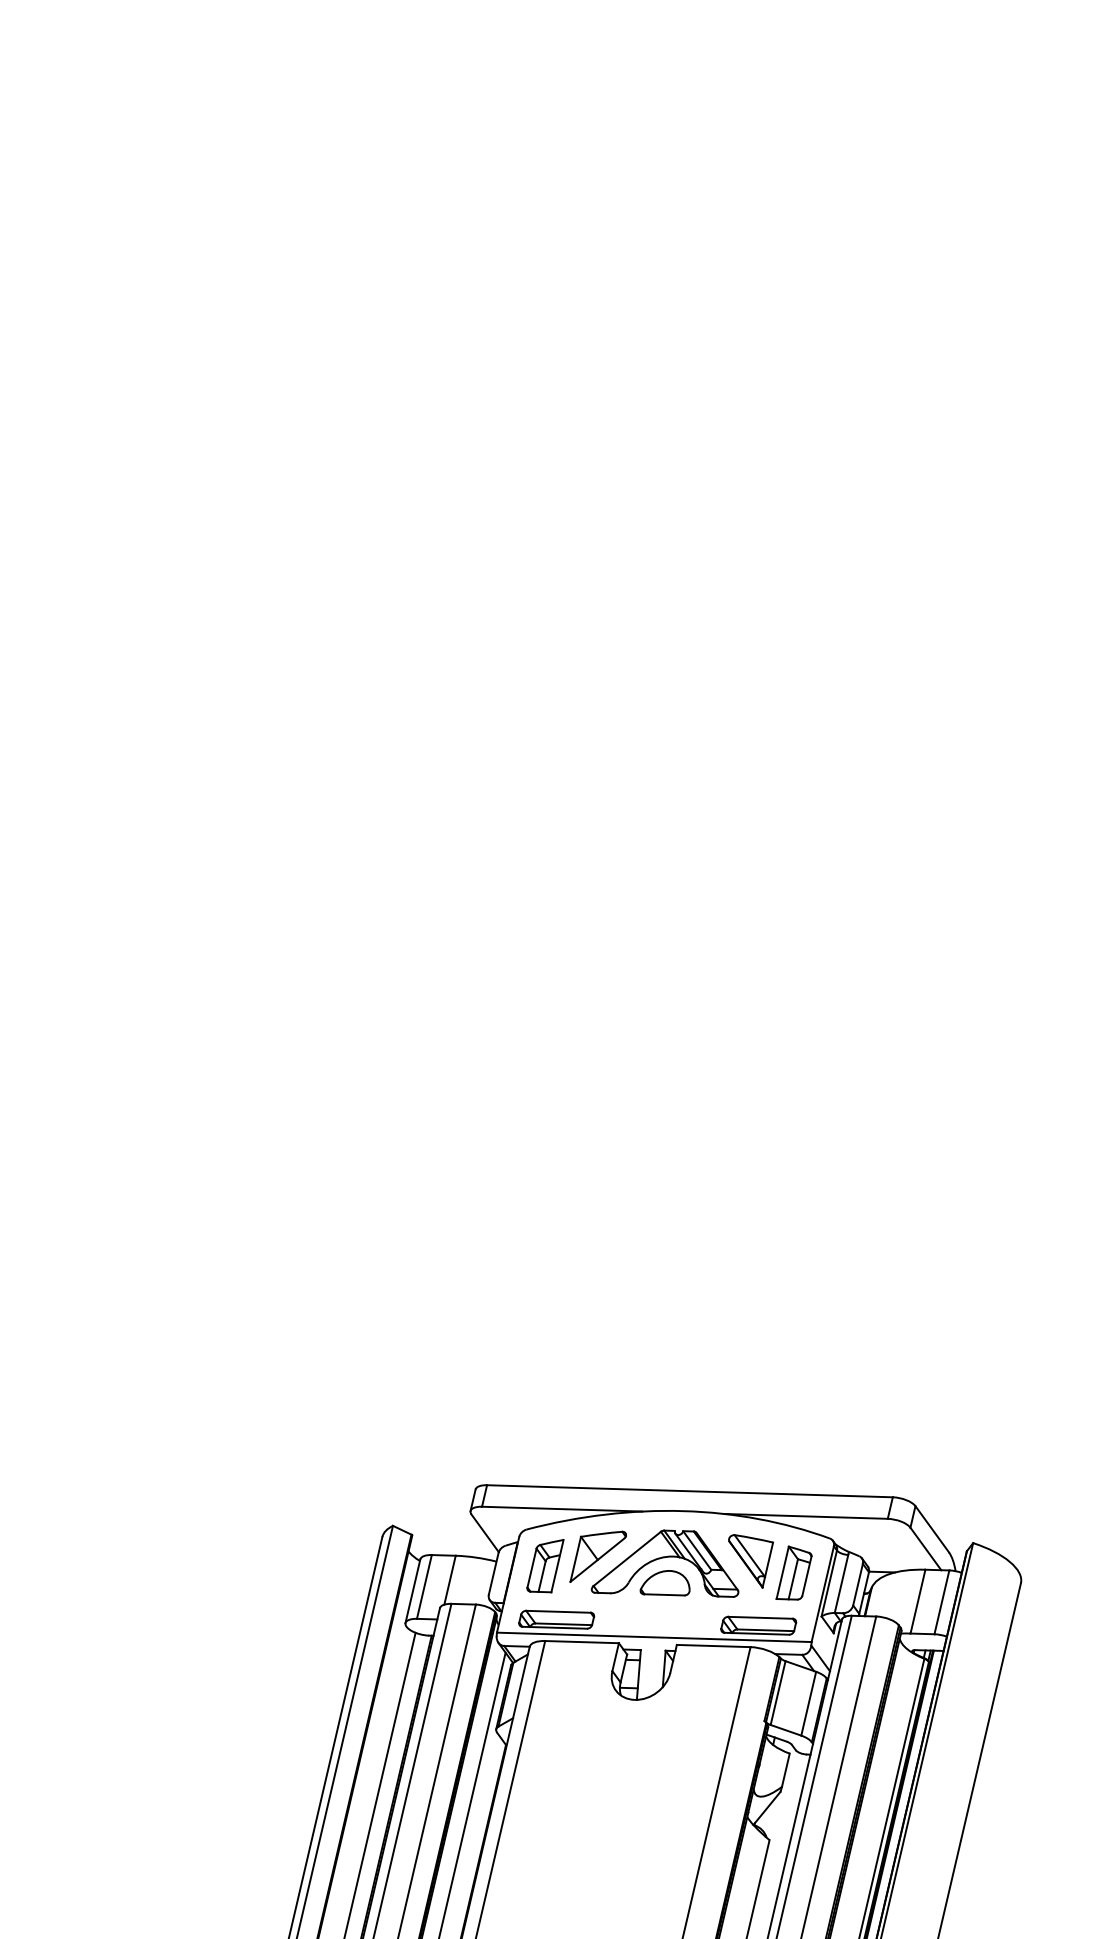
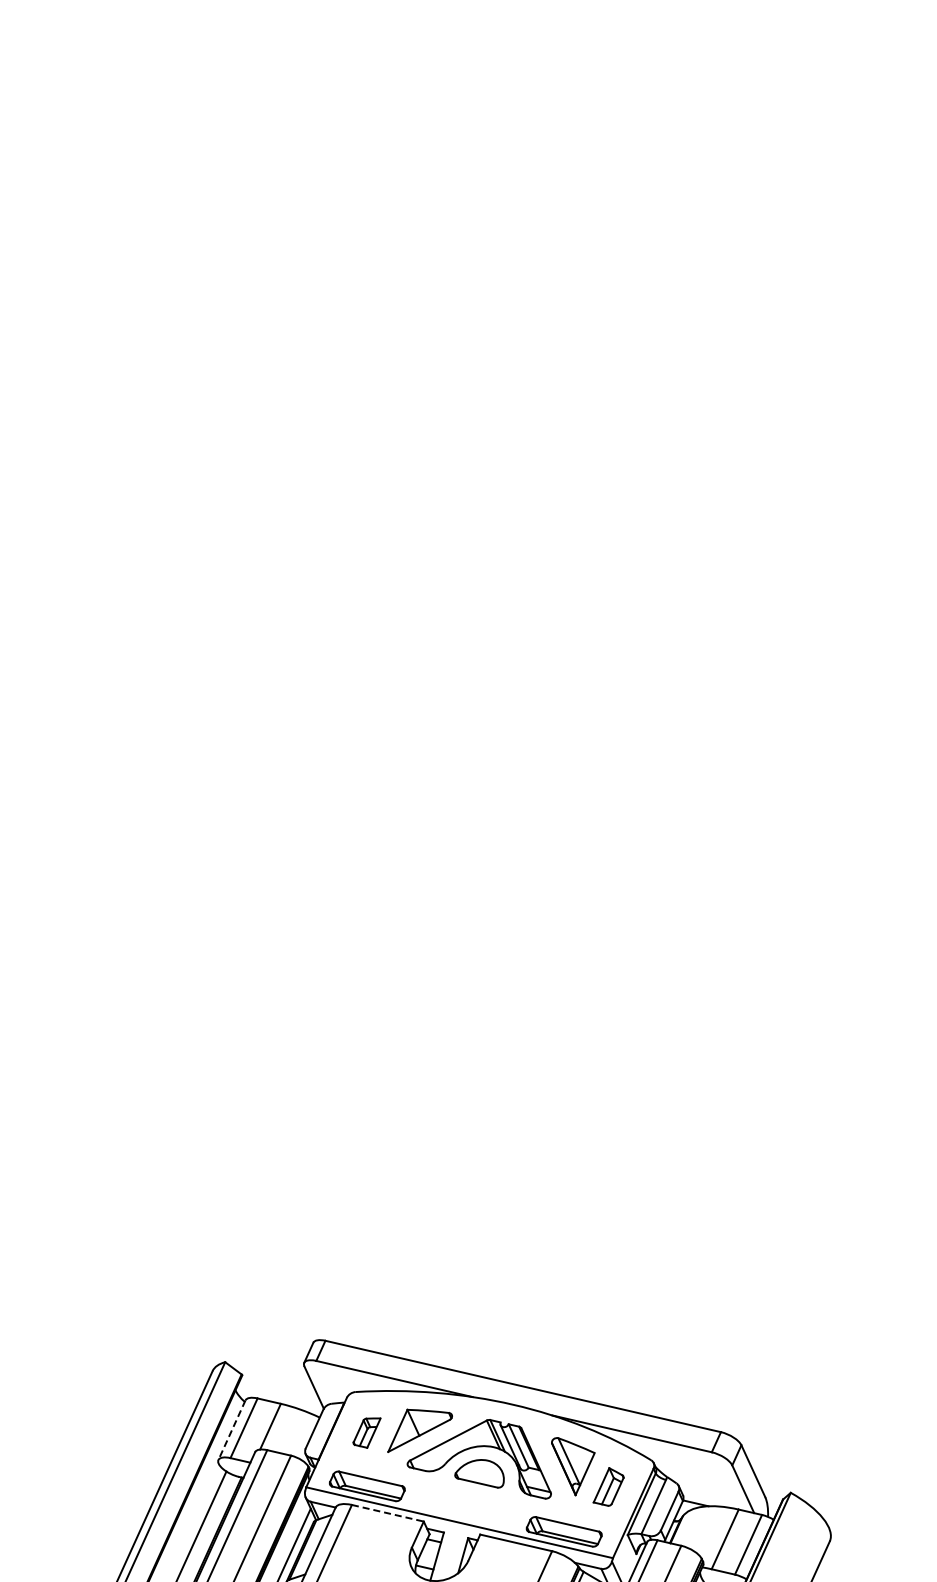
part: (545, 1566) -> (366, 1431), size x0.6
part: (793, 1572) -> (608, 1486), size x0.7
line: (412, 1591) -> (231, 1430), solid -> dashed
line: (582, 1642) -> (388, 1513), solid -> dashed

